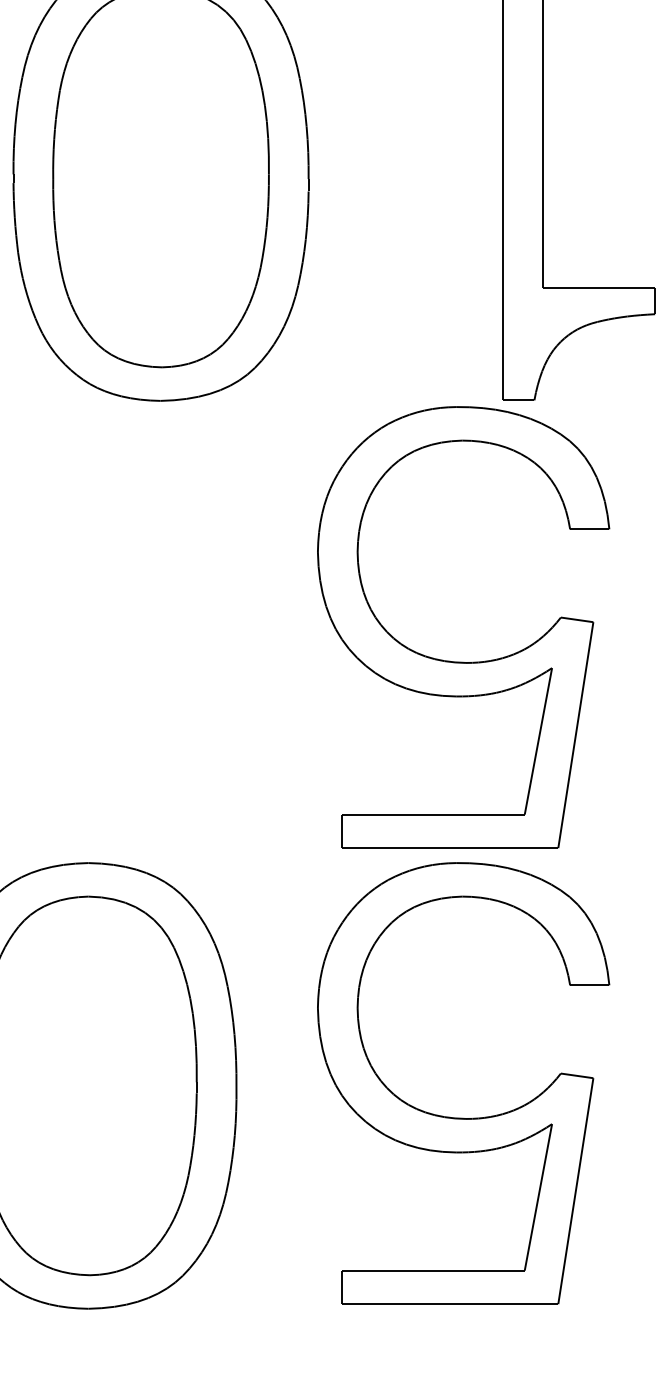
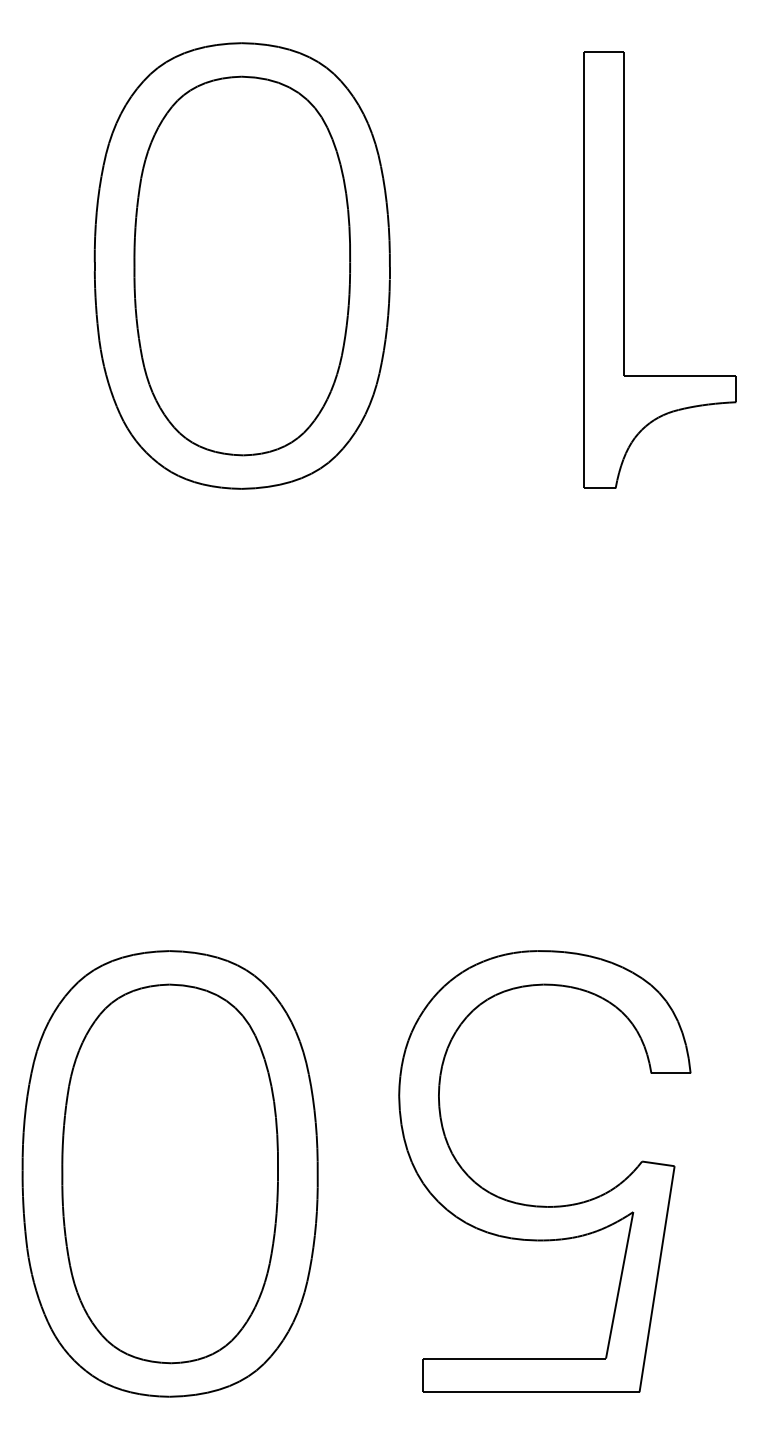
part: (463, 661) -> (544, 749), removed

